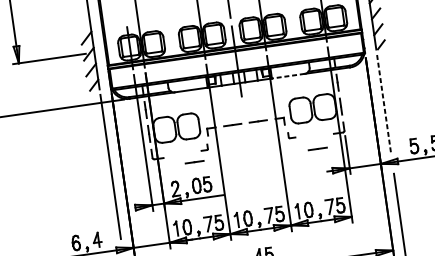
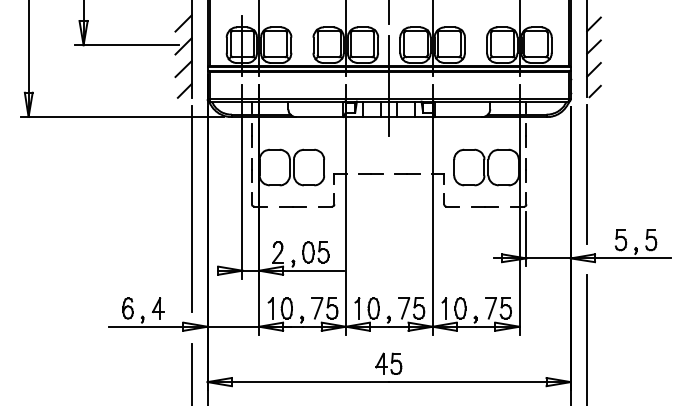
line: (288, 75) -> (458, 116), dashed -> solid
line: (384, 103) -> (587, 174), dashed -> solid
part: (291, 135) -> (451, 200), size x1.67
part: (204, 147) -> (326, 200), size x1.67
line: (317, 148) -> (484, 206), moved
line: (194, 162) -> (292, 206), moved

